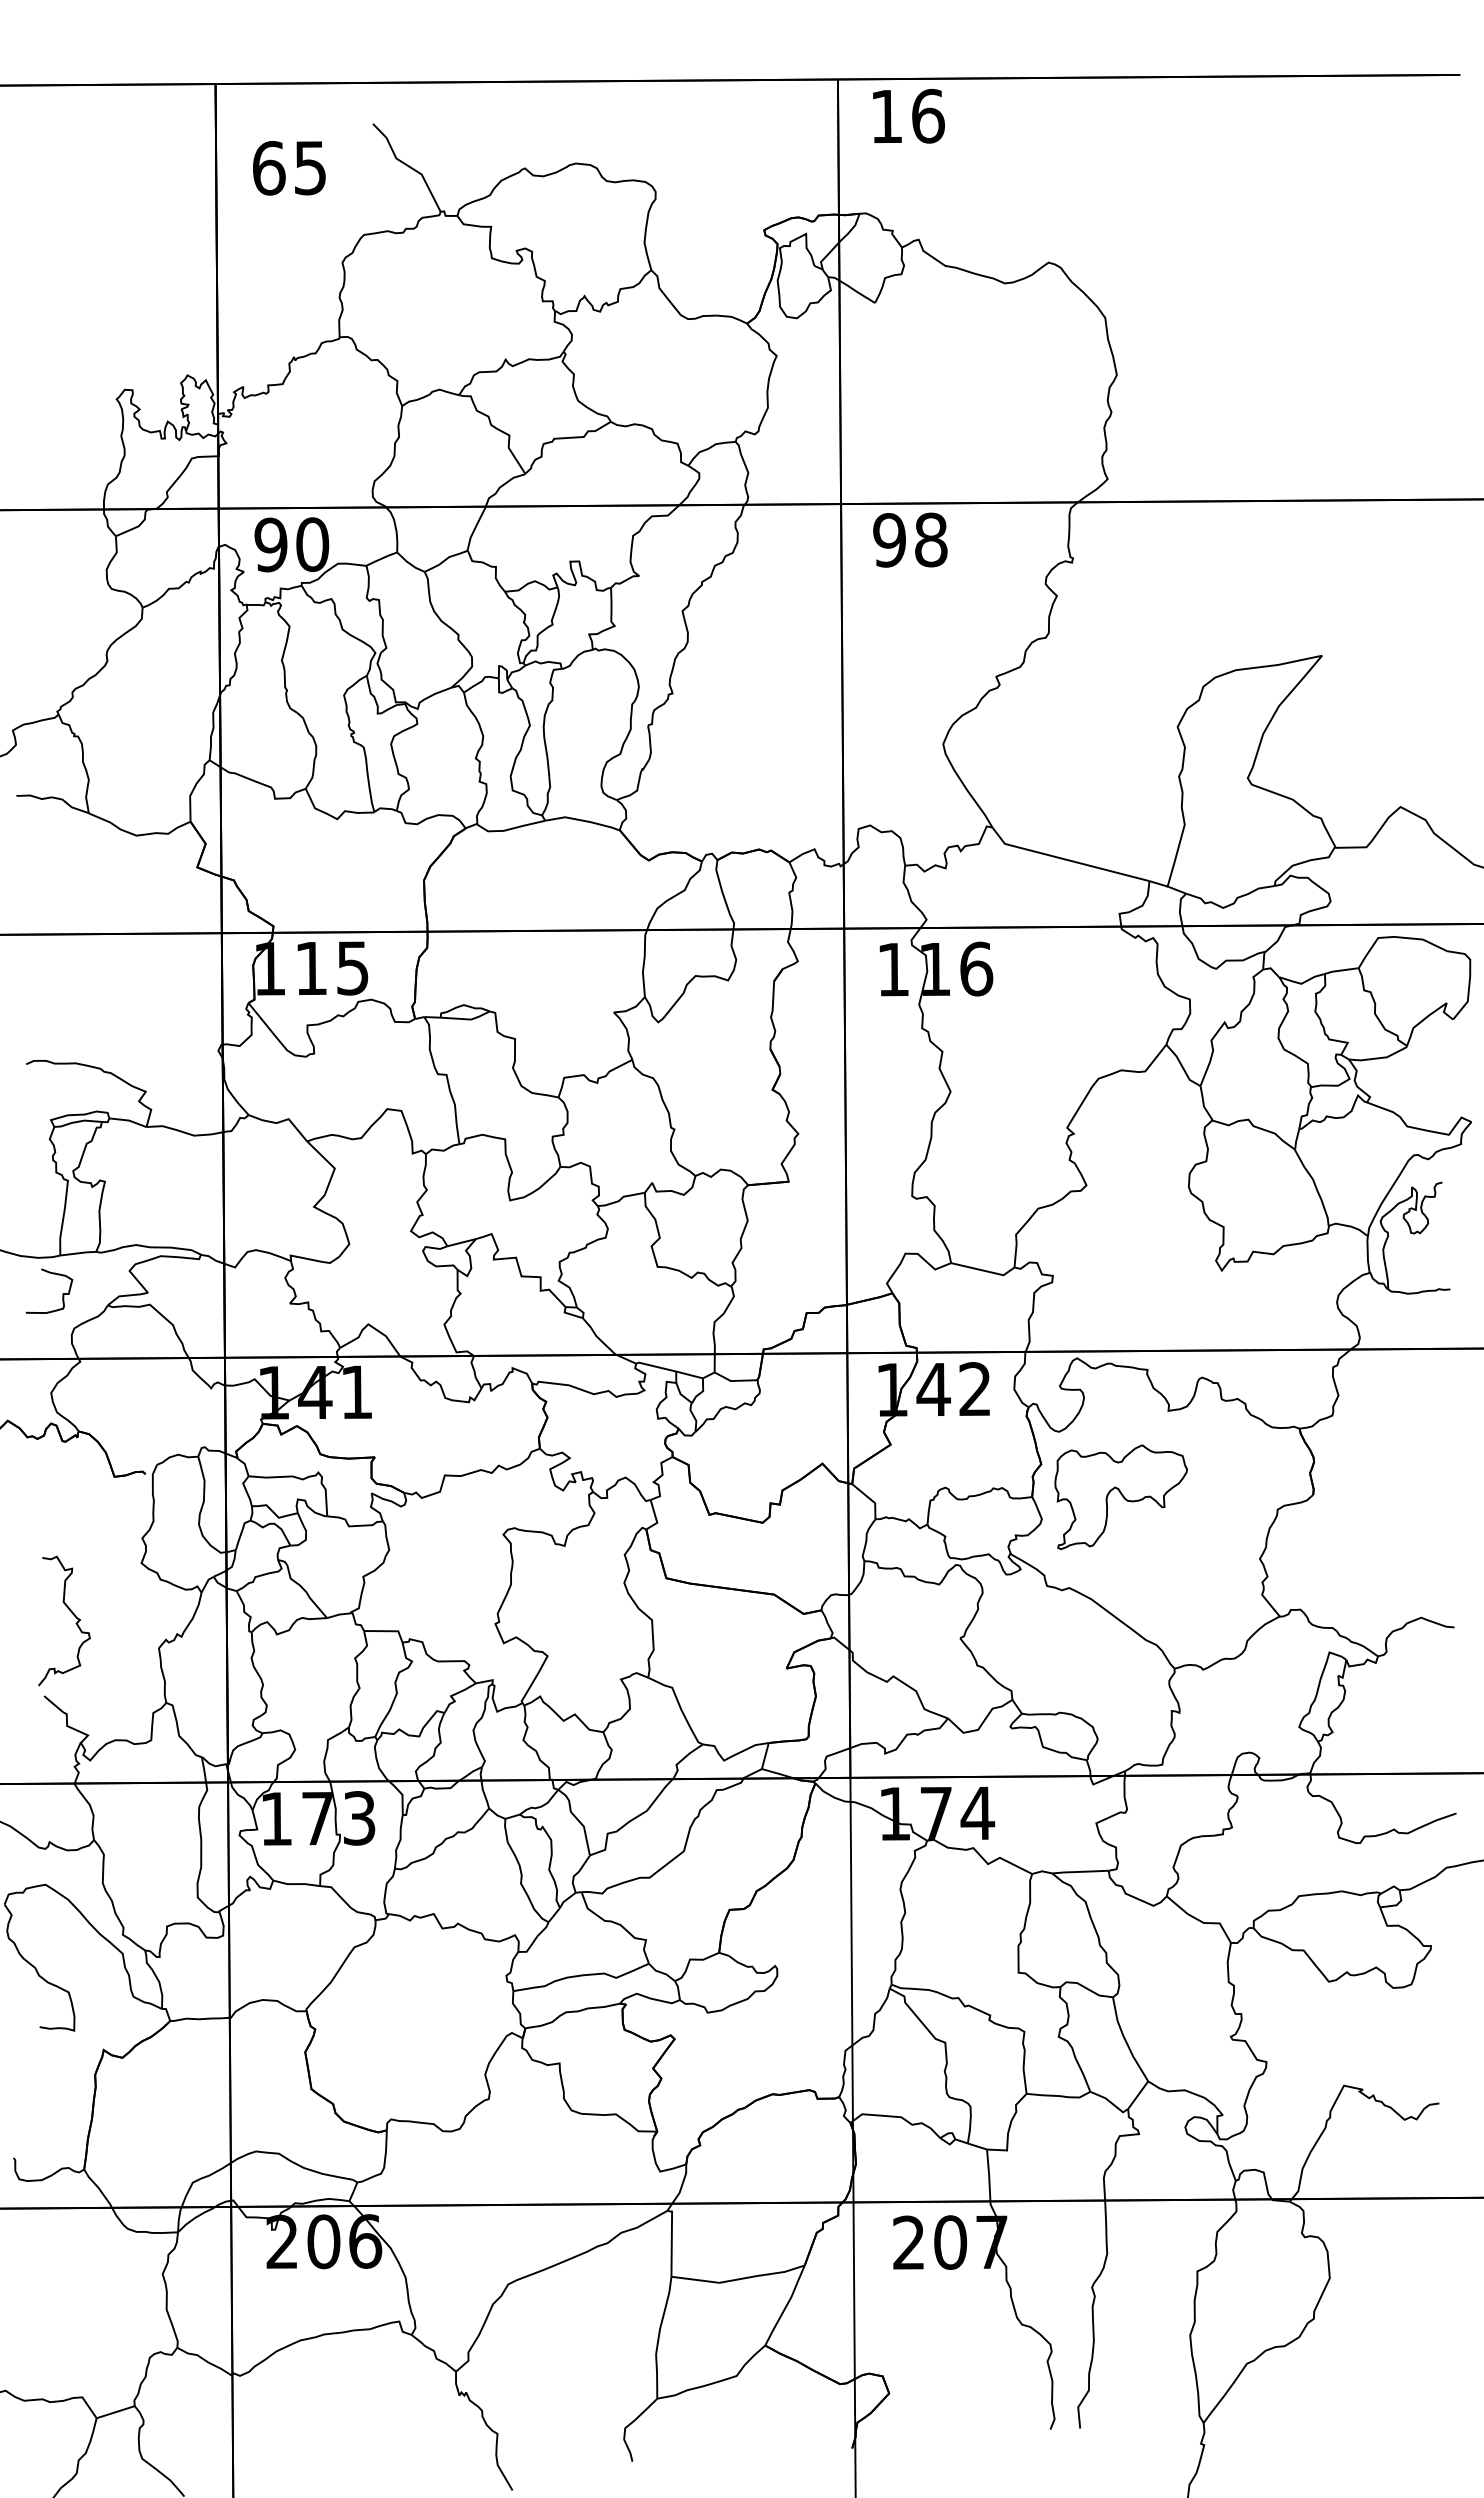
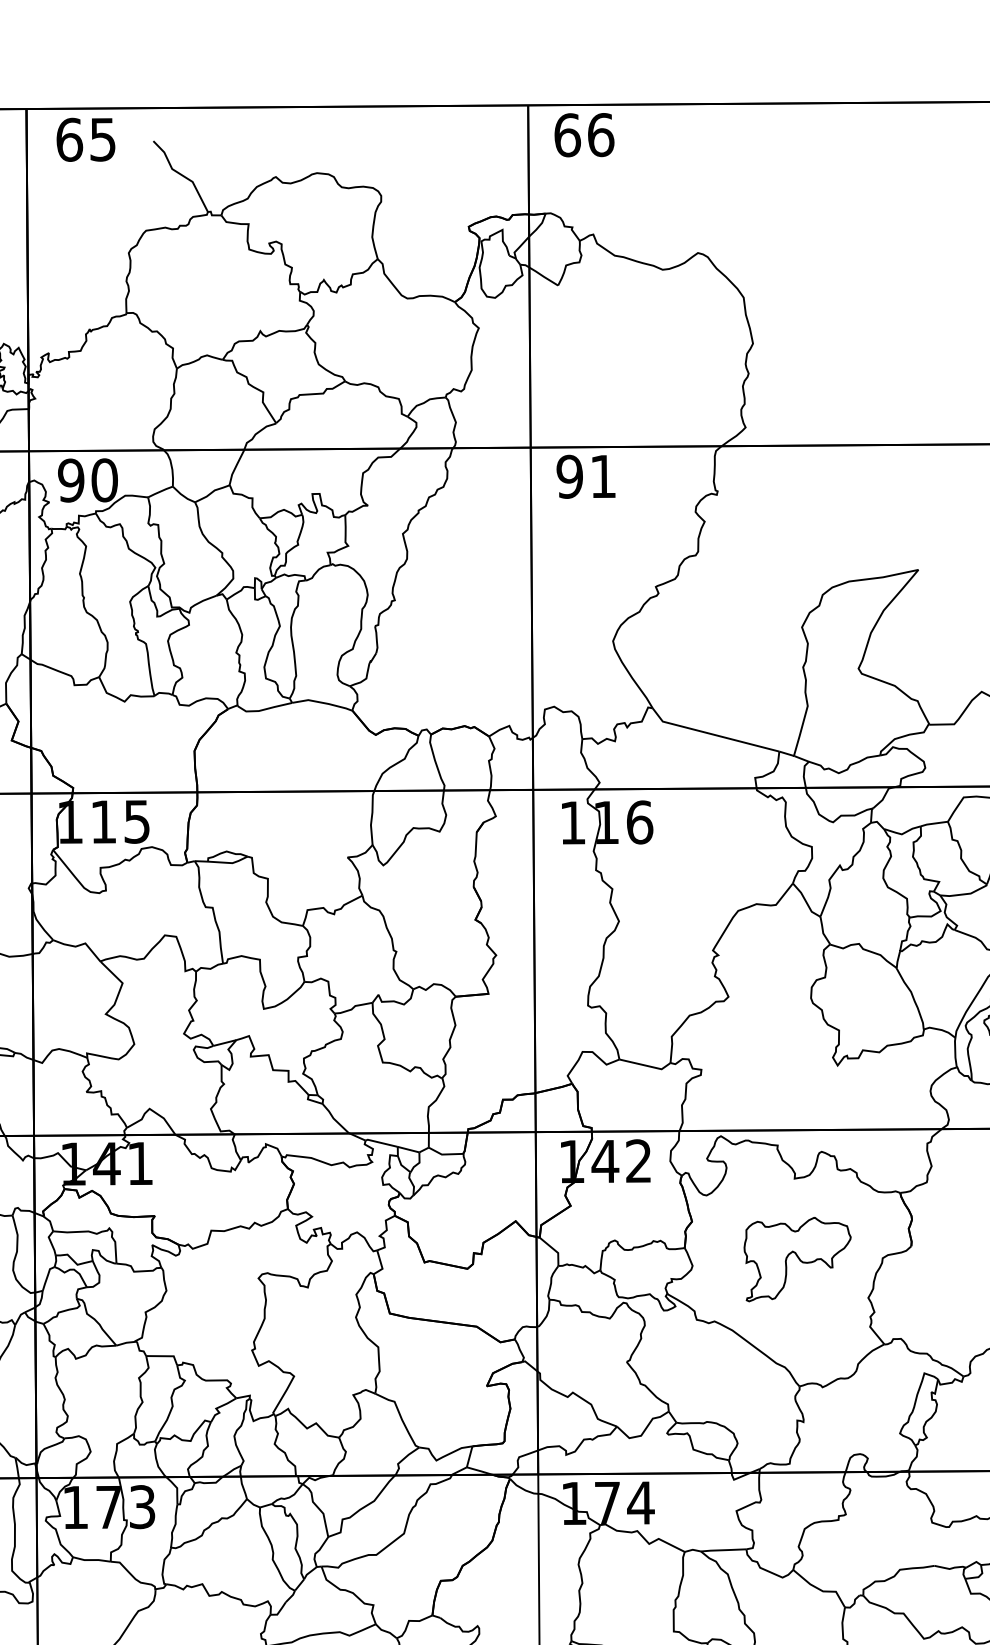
text: (886, 116) -> (567, 135), 16 -> 66
text: (289, 168) -> (86, 140), moved
text: (931, 539) -> (603, 476), 98 -> 91
part: (1120, 1496) -> (797, 1258), moved

